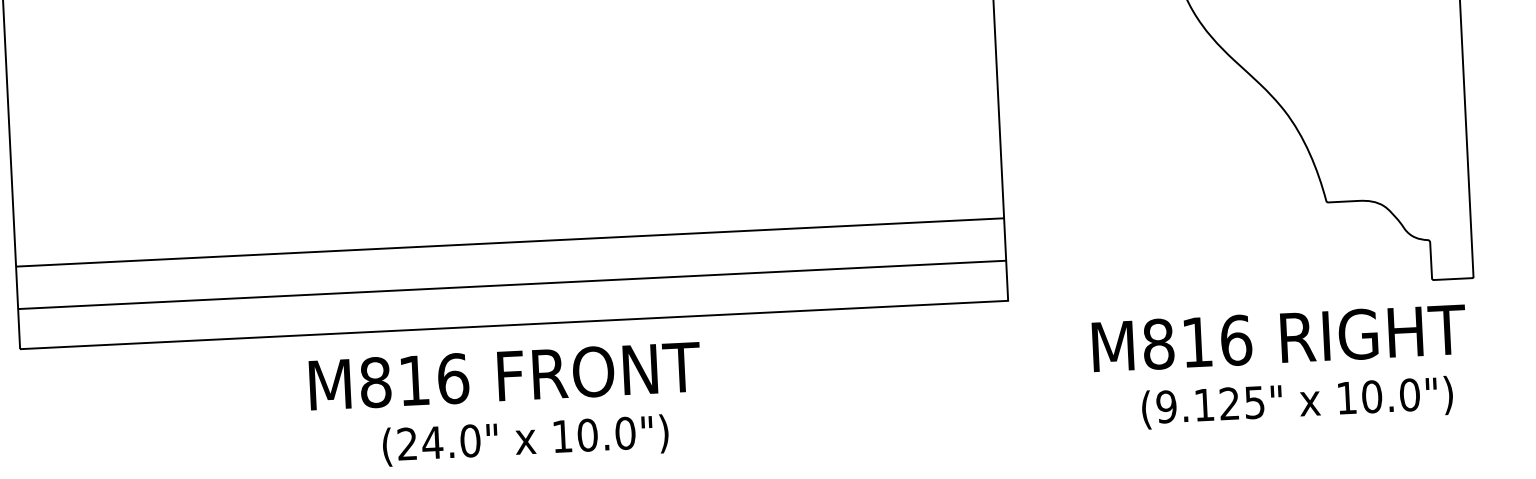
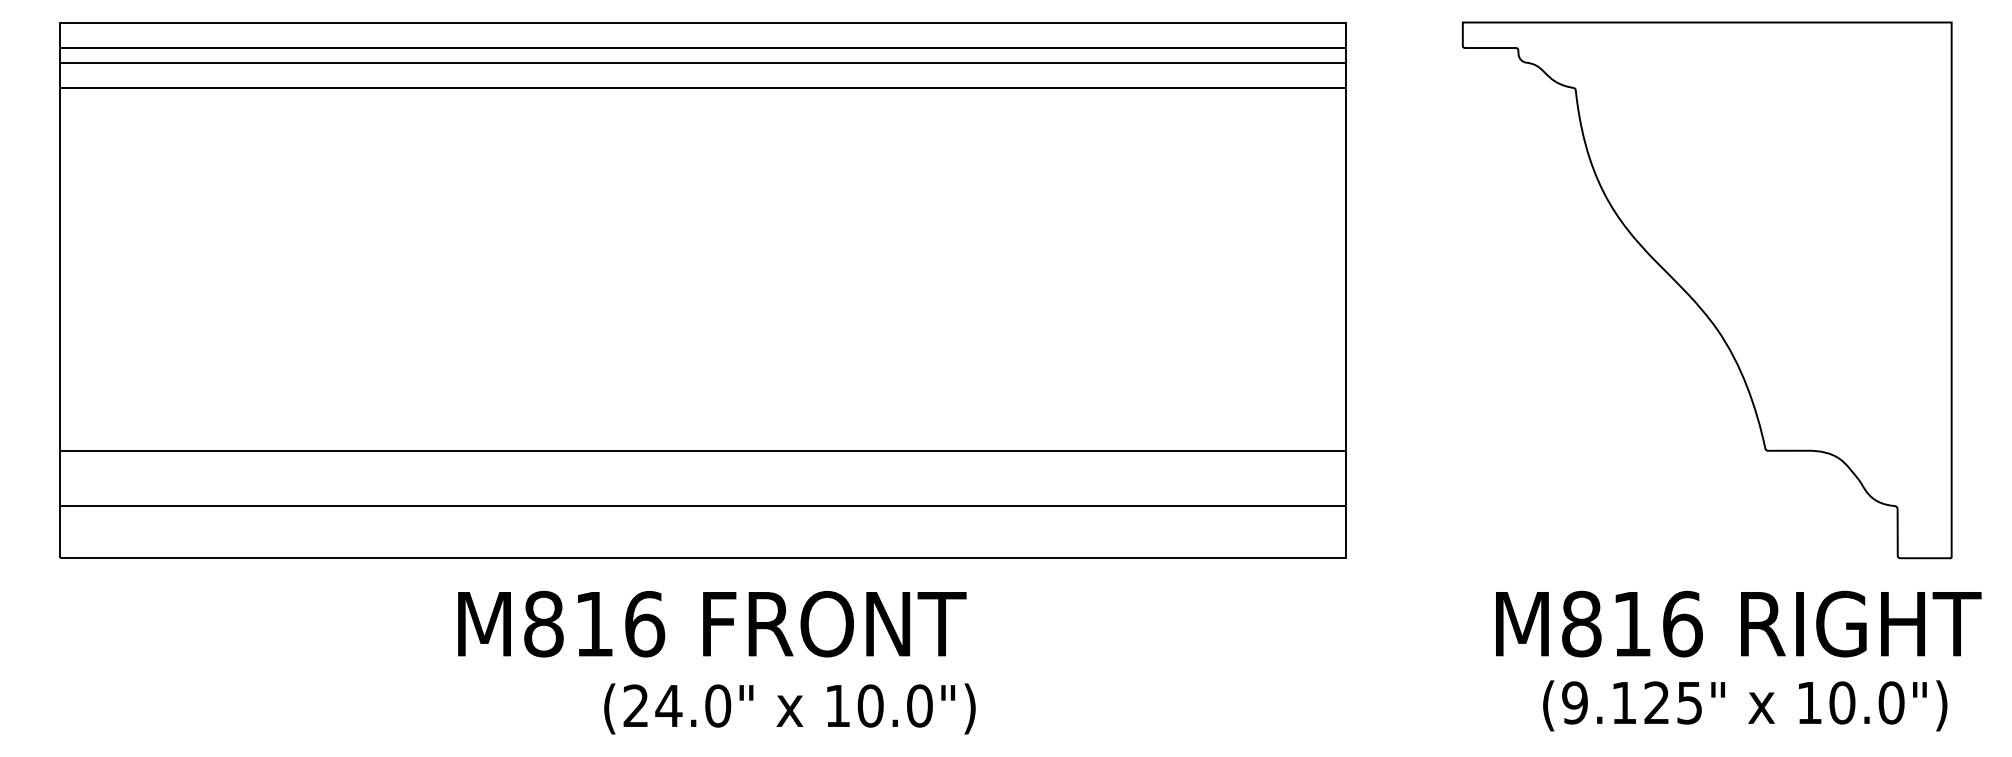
text: (1279, 337) -> (1738, 623), moved
text: (505, 375) -> (712, 623), moved
text: (1297, 402) -> (1745, 705), moved
text: (525, 440) -> (789, 708), moved

